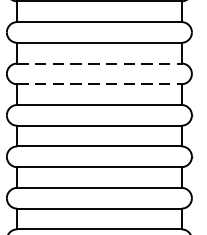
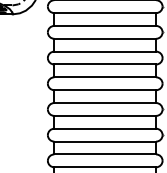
line: (99, 63) -> (105, 77), dashed -> solid
line: (99, 84) -> (105, 90), dashed -> solid

